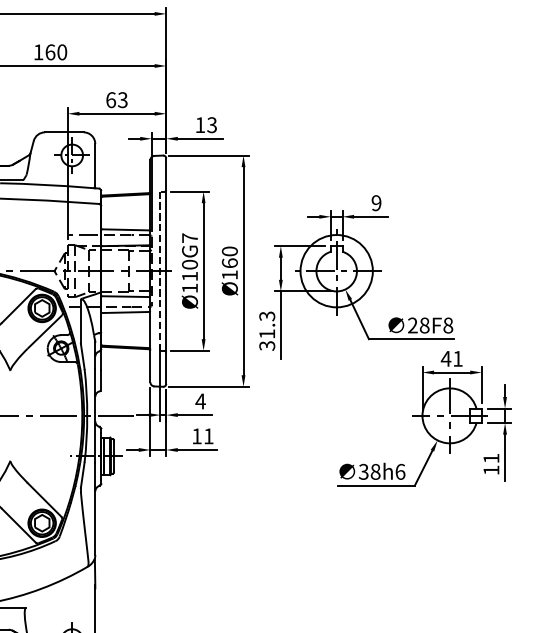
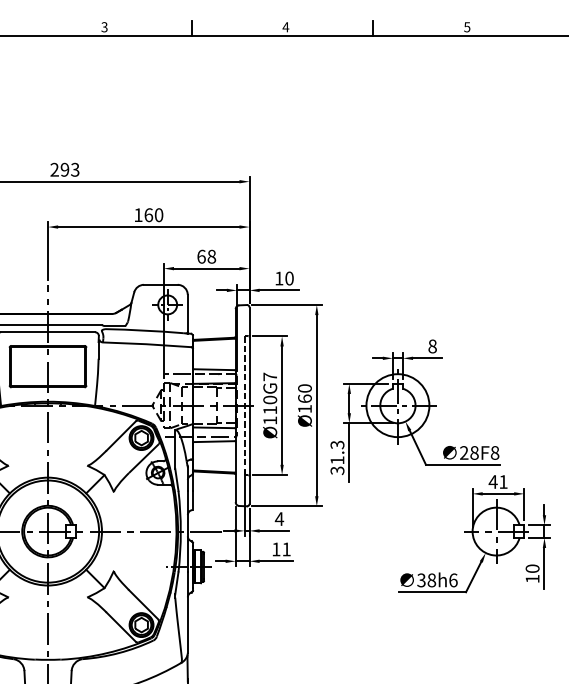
text: (122, 99) -> (211, 256), 63 -> 68
text: (212, 125) -> (289, 278), 13 -> 10
text: (376, 203) -> (432, 346), 9 -> 8
text: (491, 458) -> (532, 568), 11 -> 10

